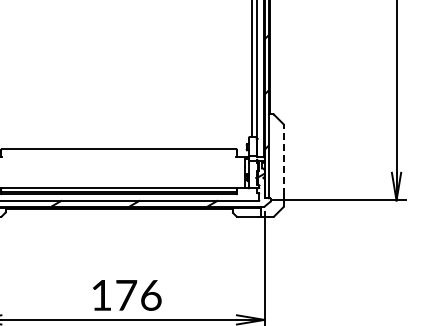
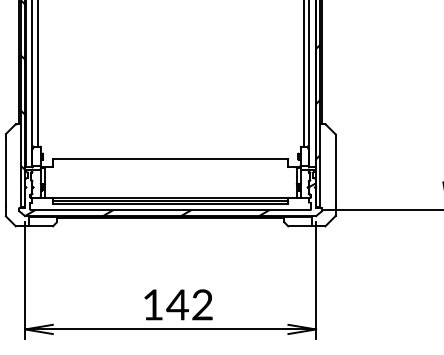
line: (284, 160) -> (335, 170), dashed -> solid
text: (138, 294) -> (189, 304), 176 -> 142

